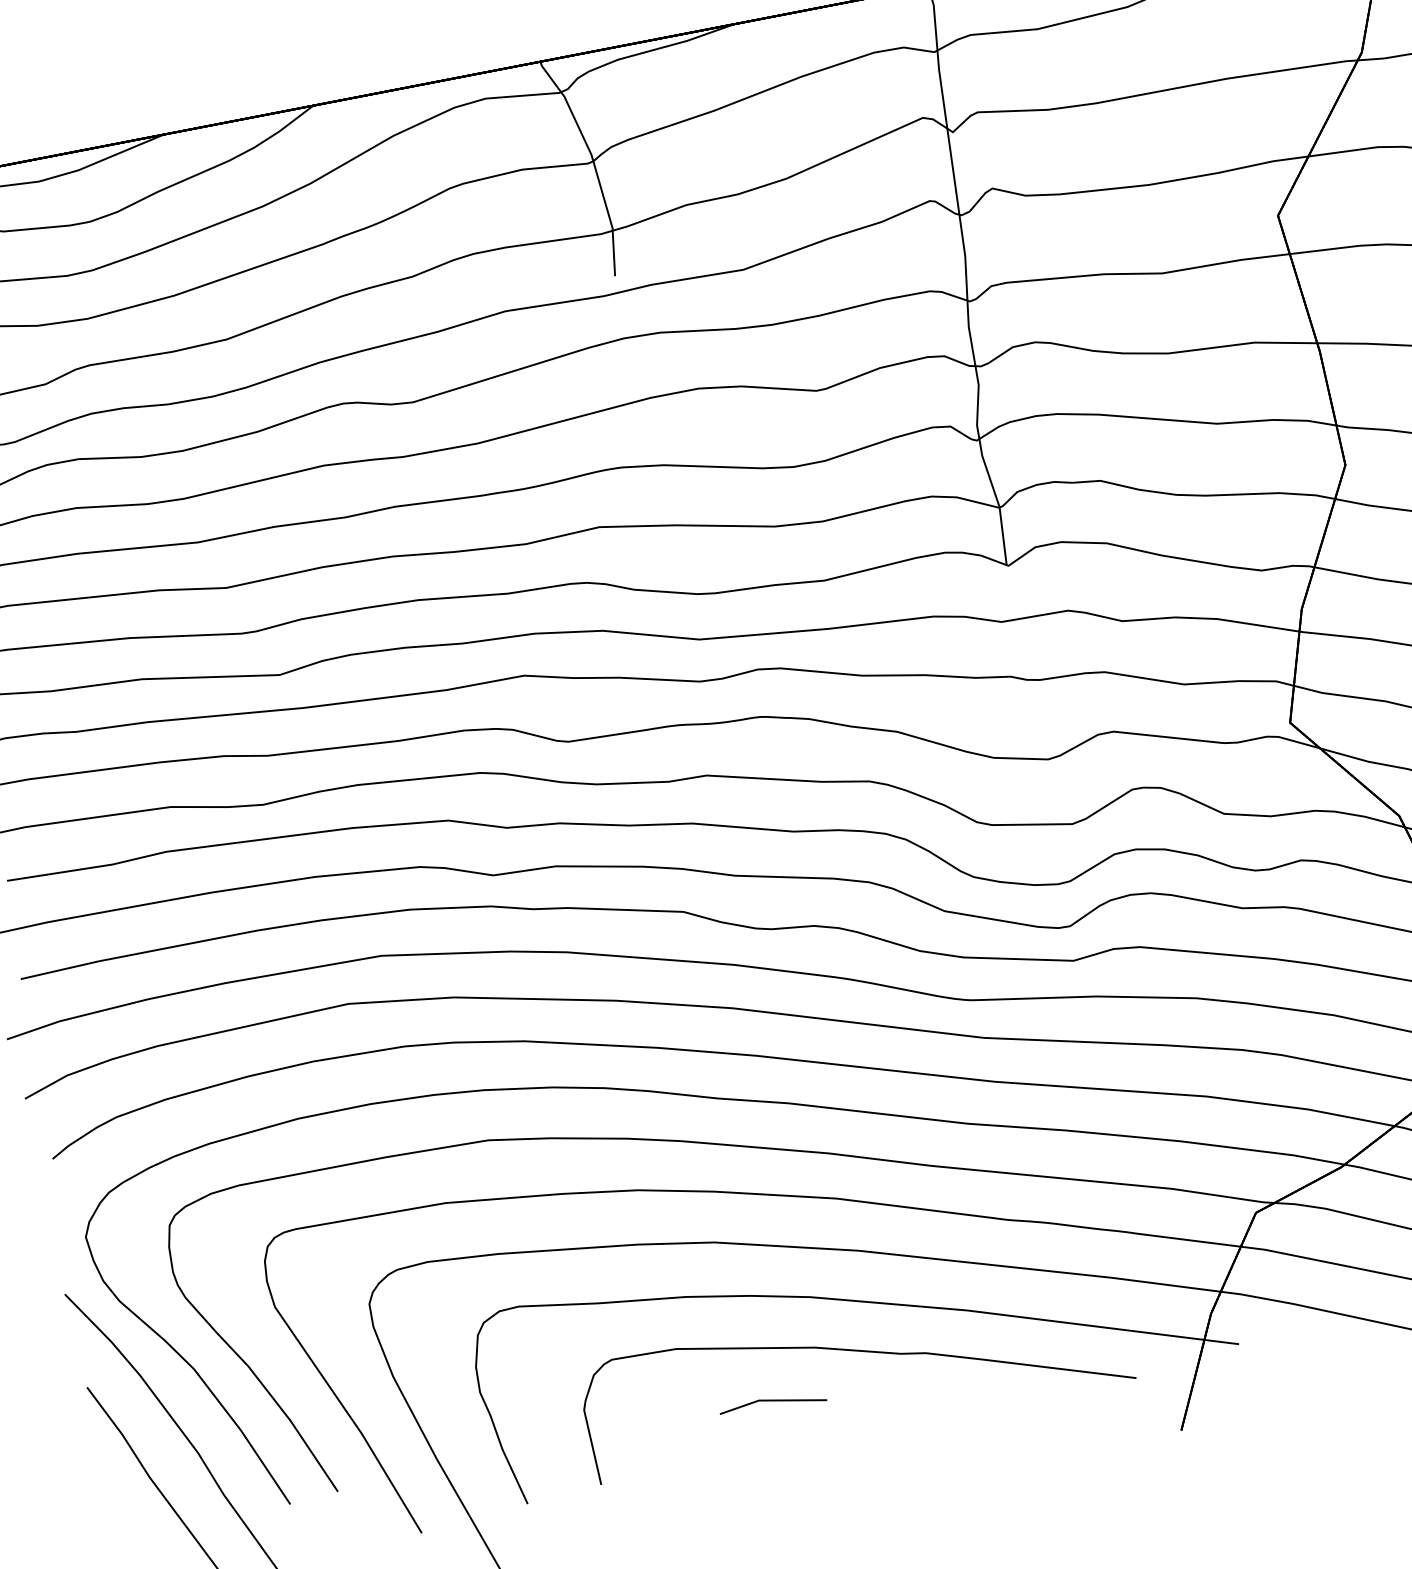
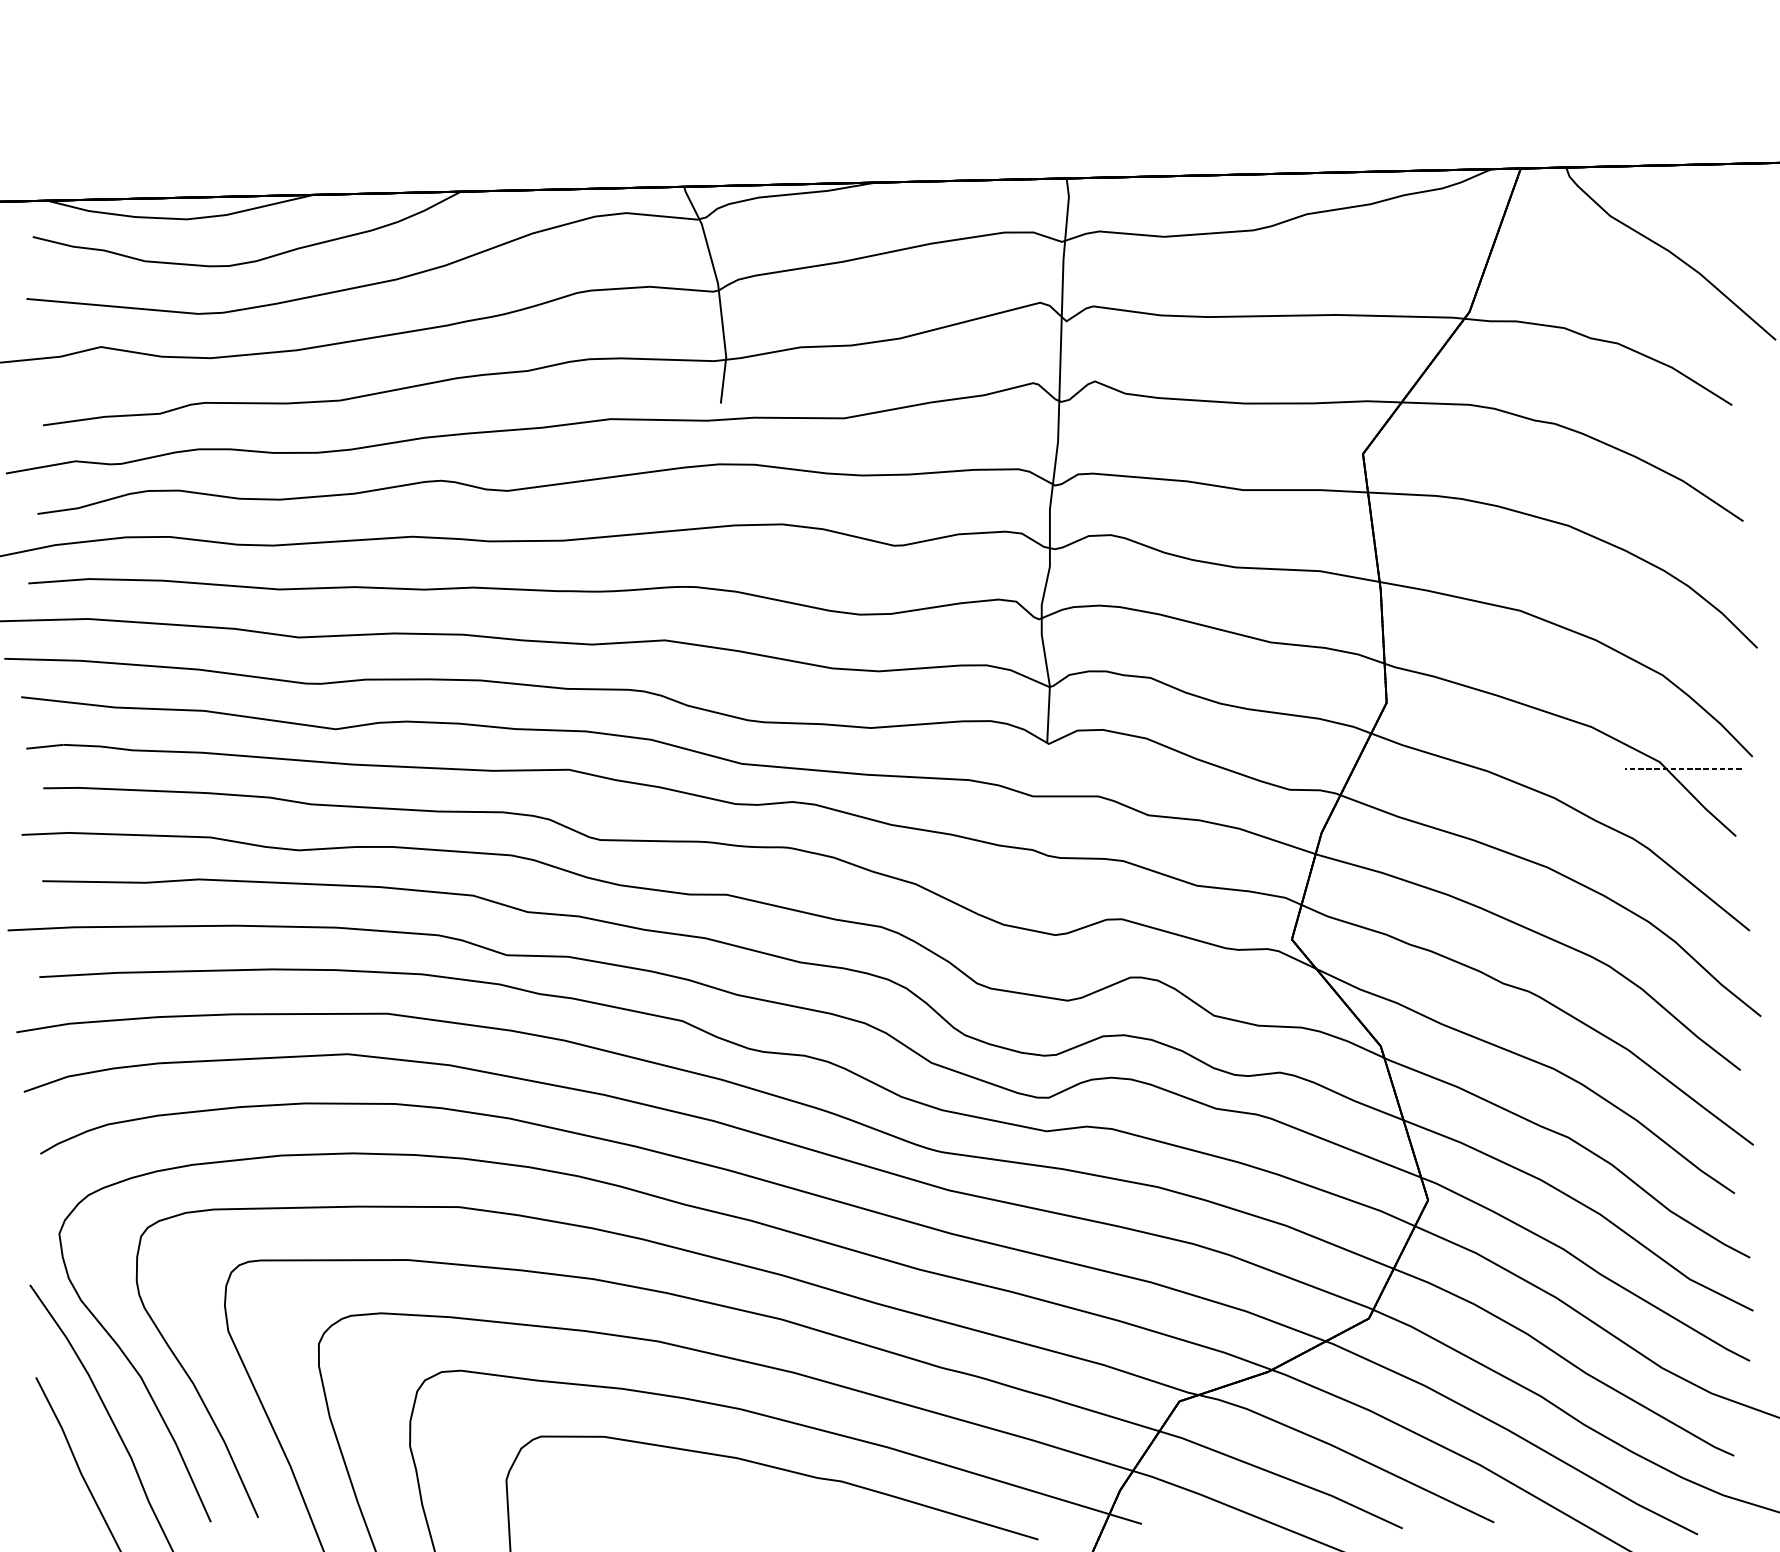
line: (772, 1401) -> (687, 1502), removed

